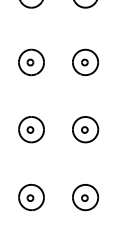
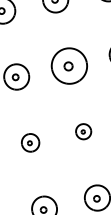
part: (85, 61) -> (69, 64), size x1.4
part: (31, 129) -> (30, 142), size x0.7
part: (85, 129) -> (83, 131), size x0.6

